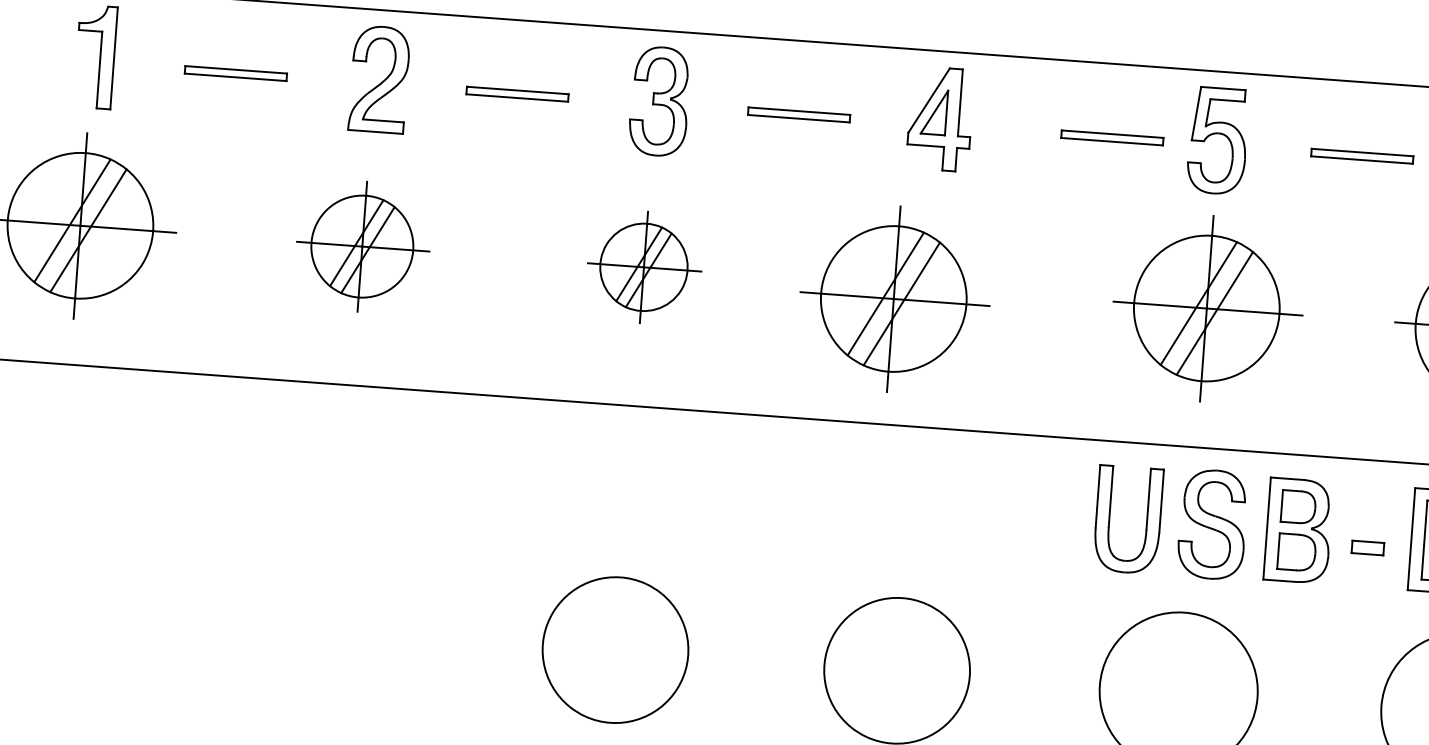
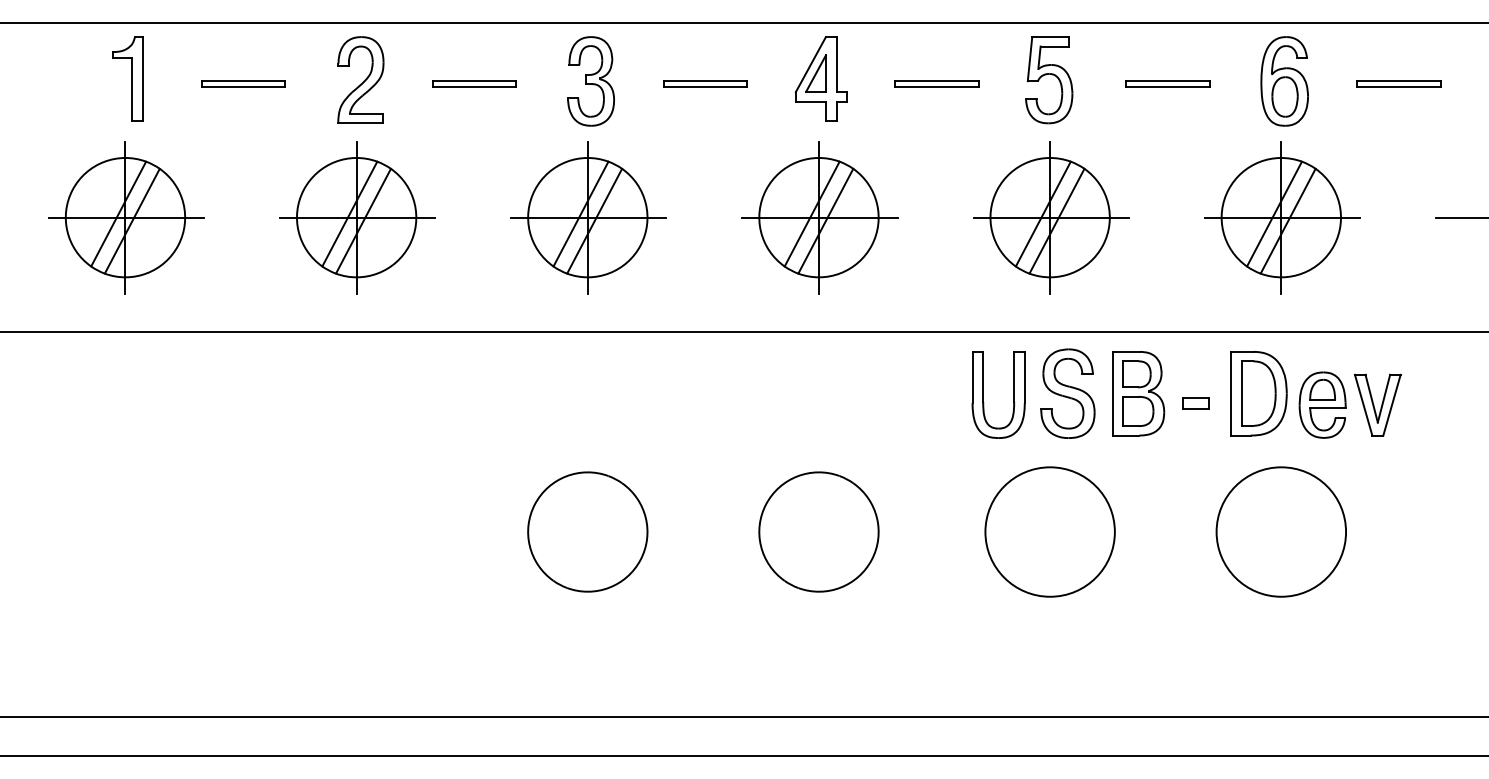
part: (1112, 137) -> (936, 83), moved
part: (363, 246) -> (357, 217), size x1.43
part: (644, 267) -> (588, 217), size x1.67
part: (894, 298) -> (819, 217), moved

